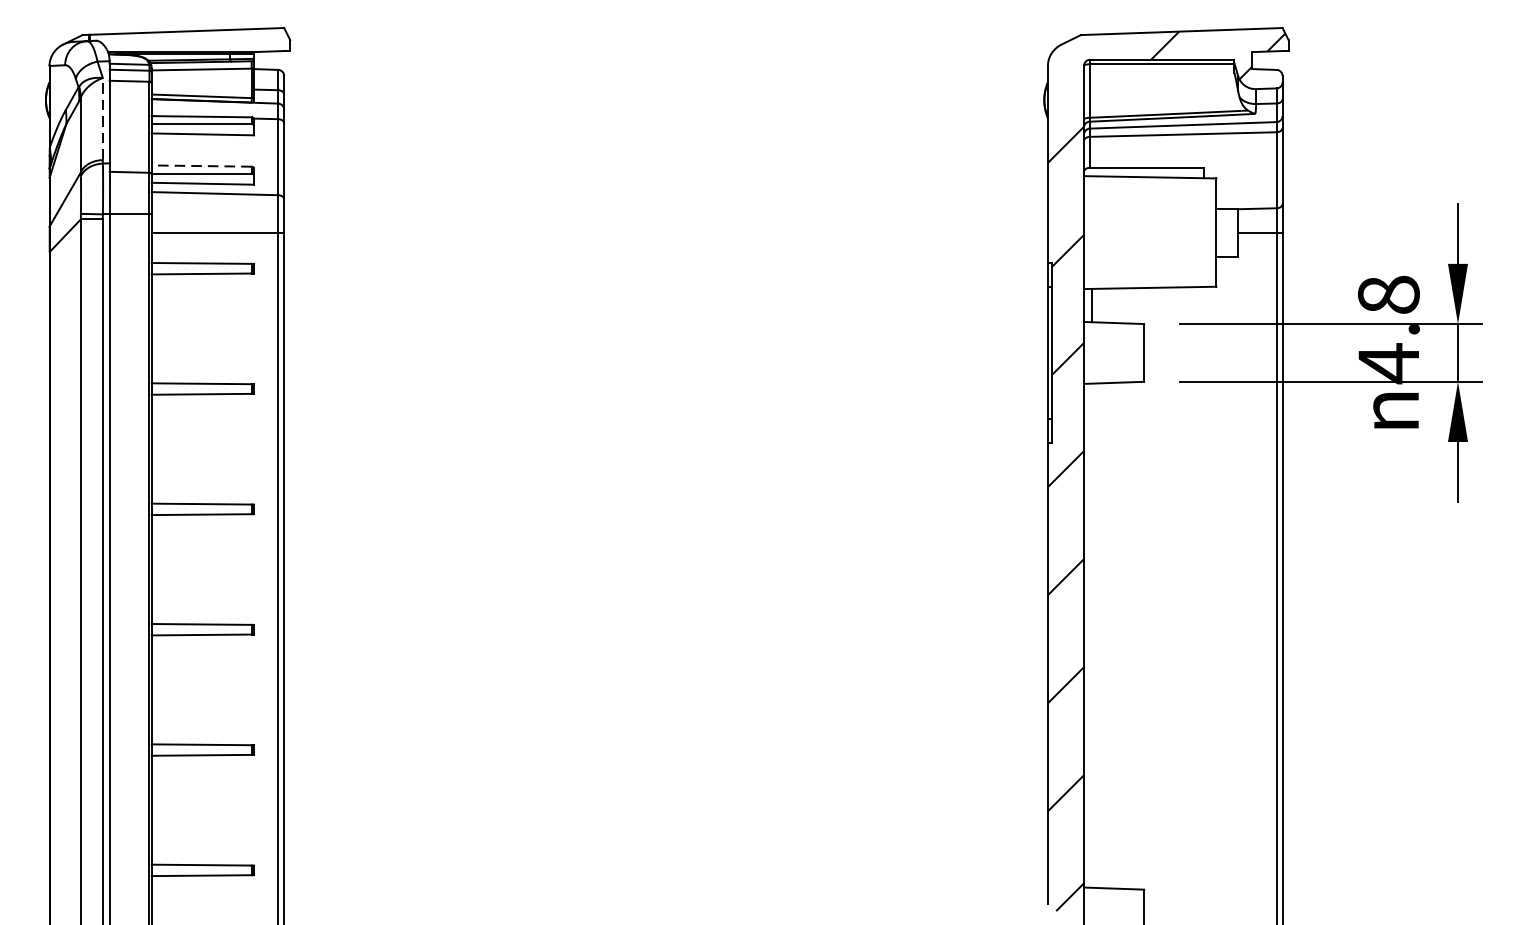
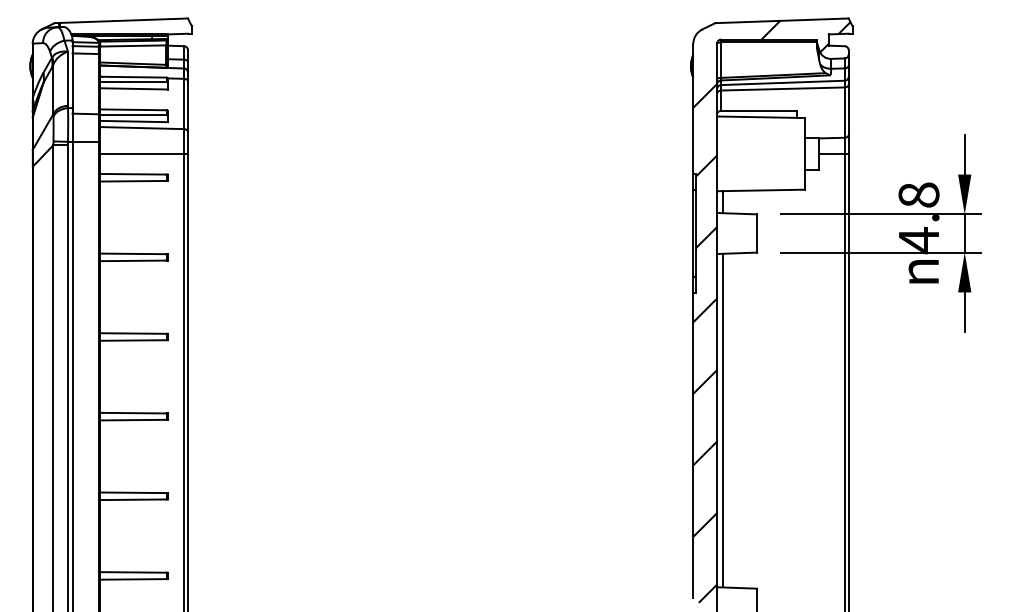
line: (102, 118) -> (67, 78), dashed -> solid
line: (200, 165) -> (132, 109), dashed -> solid
line: (1091, 635) -> (722, 420), added

